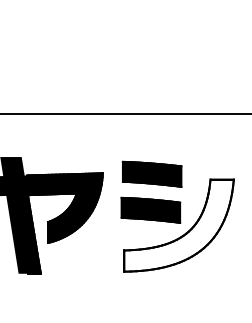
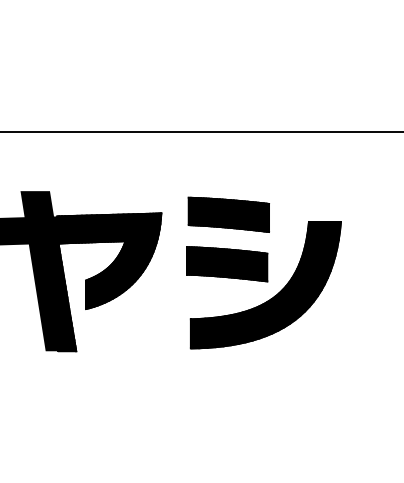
fill: (178, 225) -> (265, 285), added

